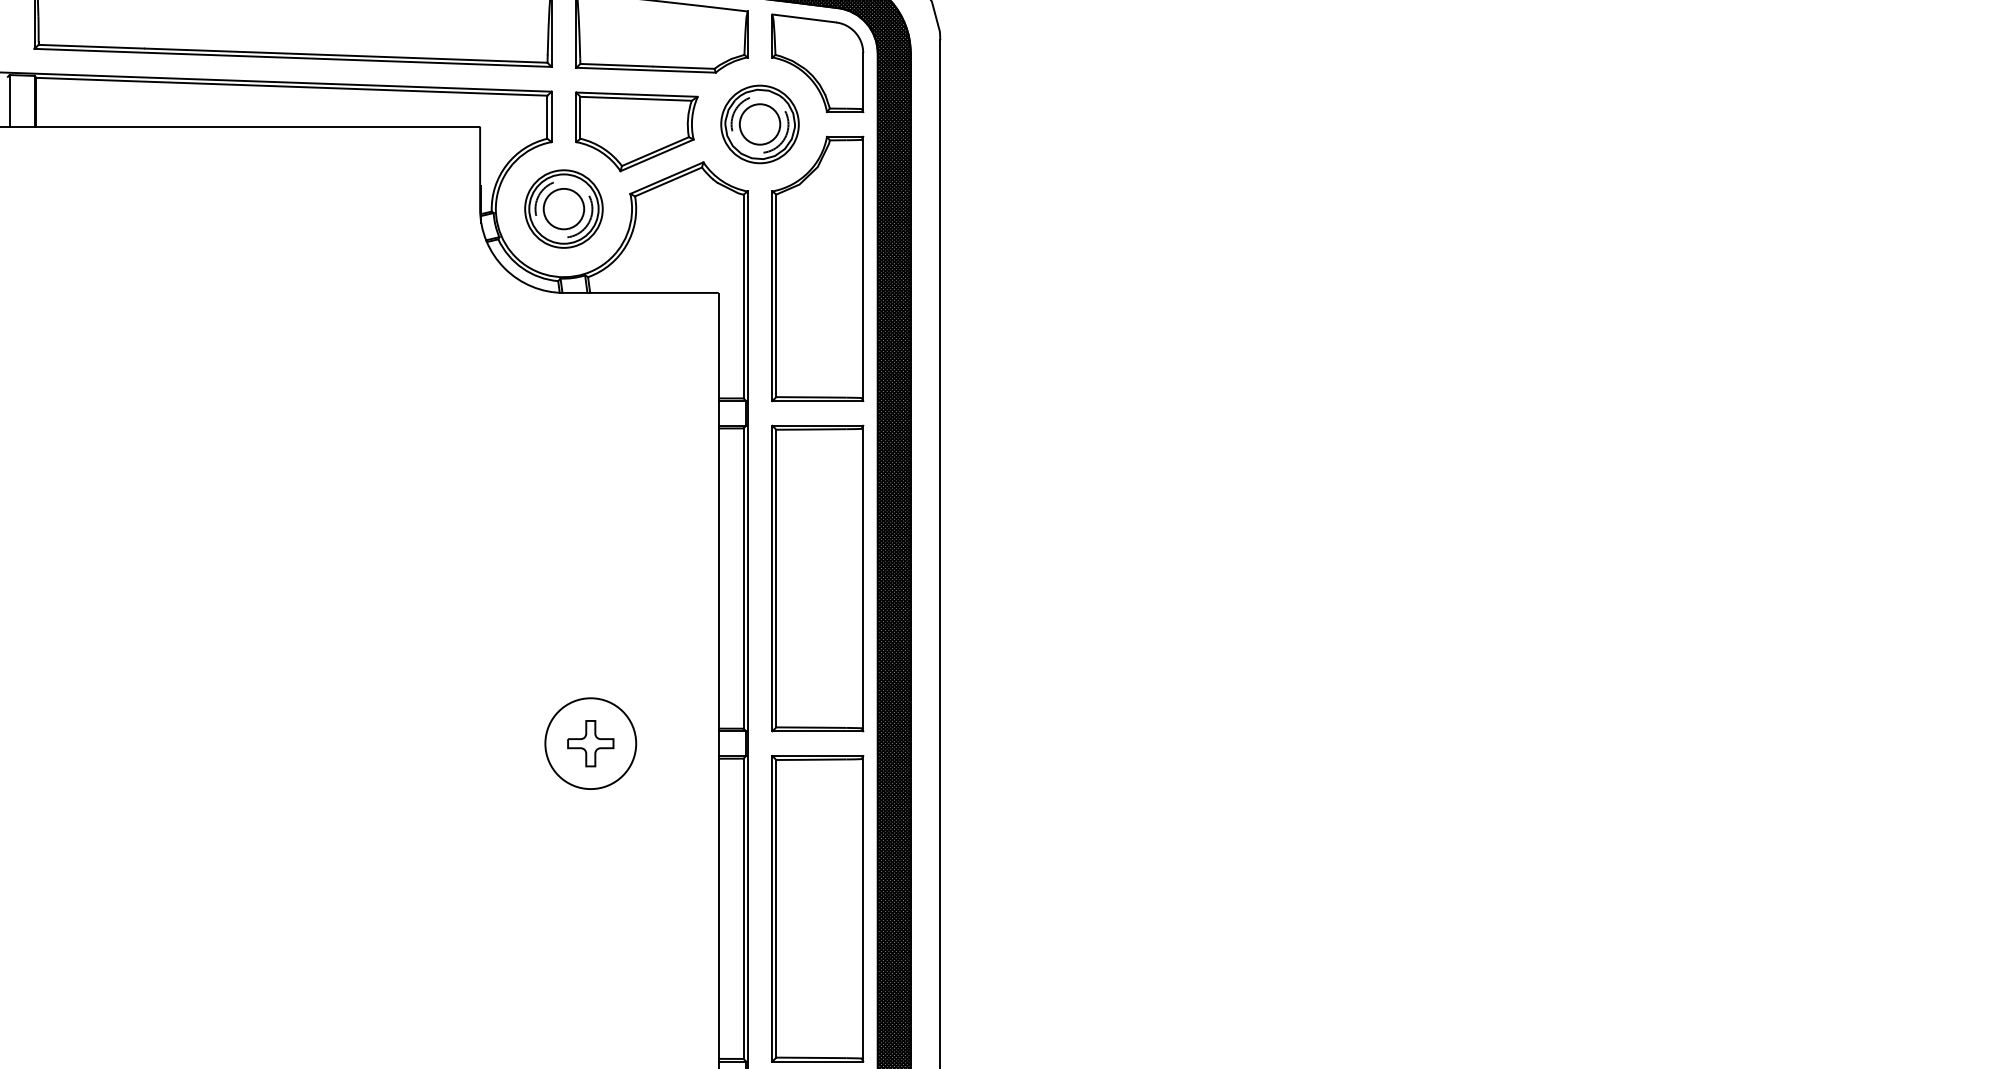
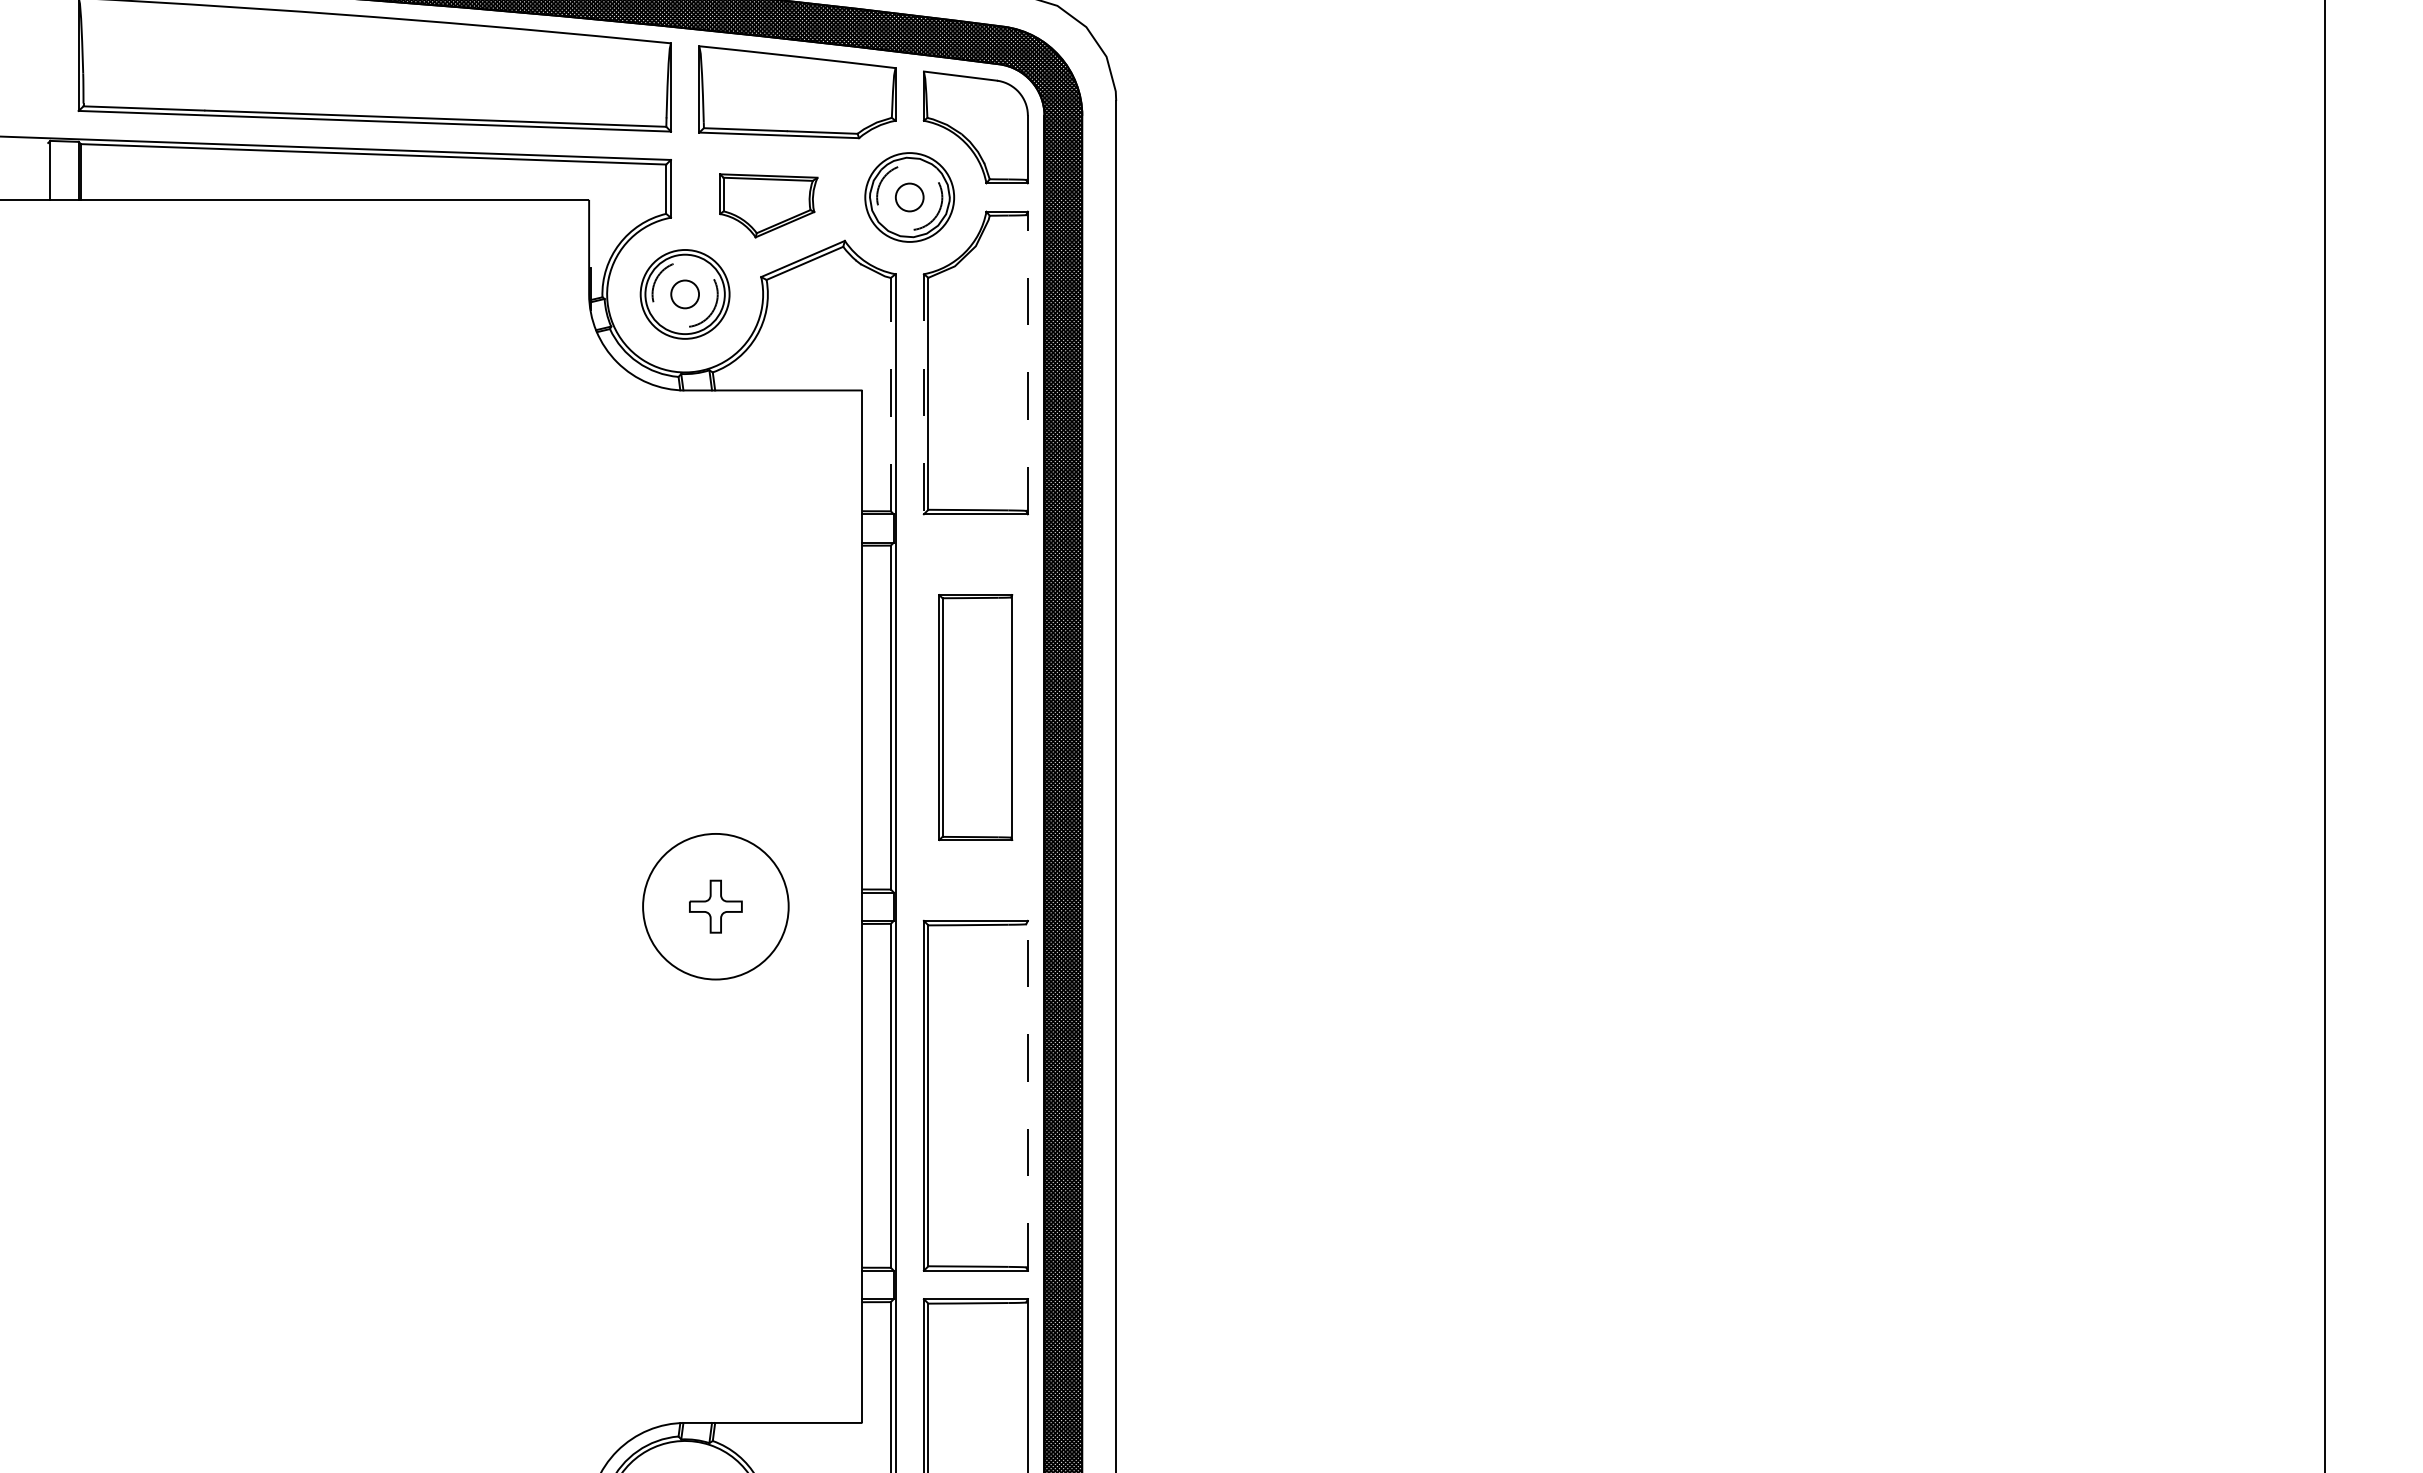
circle: (759, 124) -> (909, 197), size x0.6
part: (636, 131) -> (768, 205), size x0.7
circle: (563, 209) -> (684, 294), size x0.6
line: (862, 268) -> (1027, 362), solid -> dashed
line: (743, 296) -> (890, 394), solid -> dashed
line: (772, 296) -> (923, 394), solid -> dashed
part: (817, 578) -> (975, 717), size x0.7
circle: (590, 743) -> (715, 906), size x1.4
line: (862, 908) -> (1027, 1095), solid -> dashed

